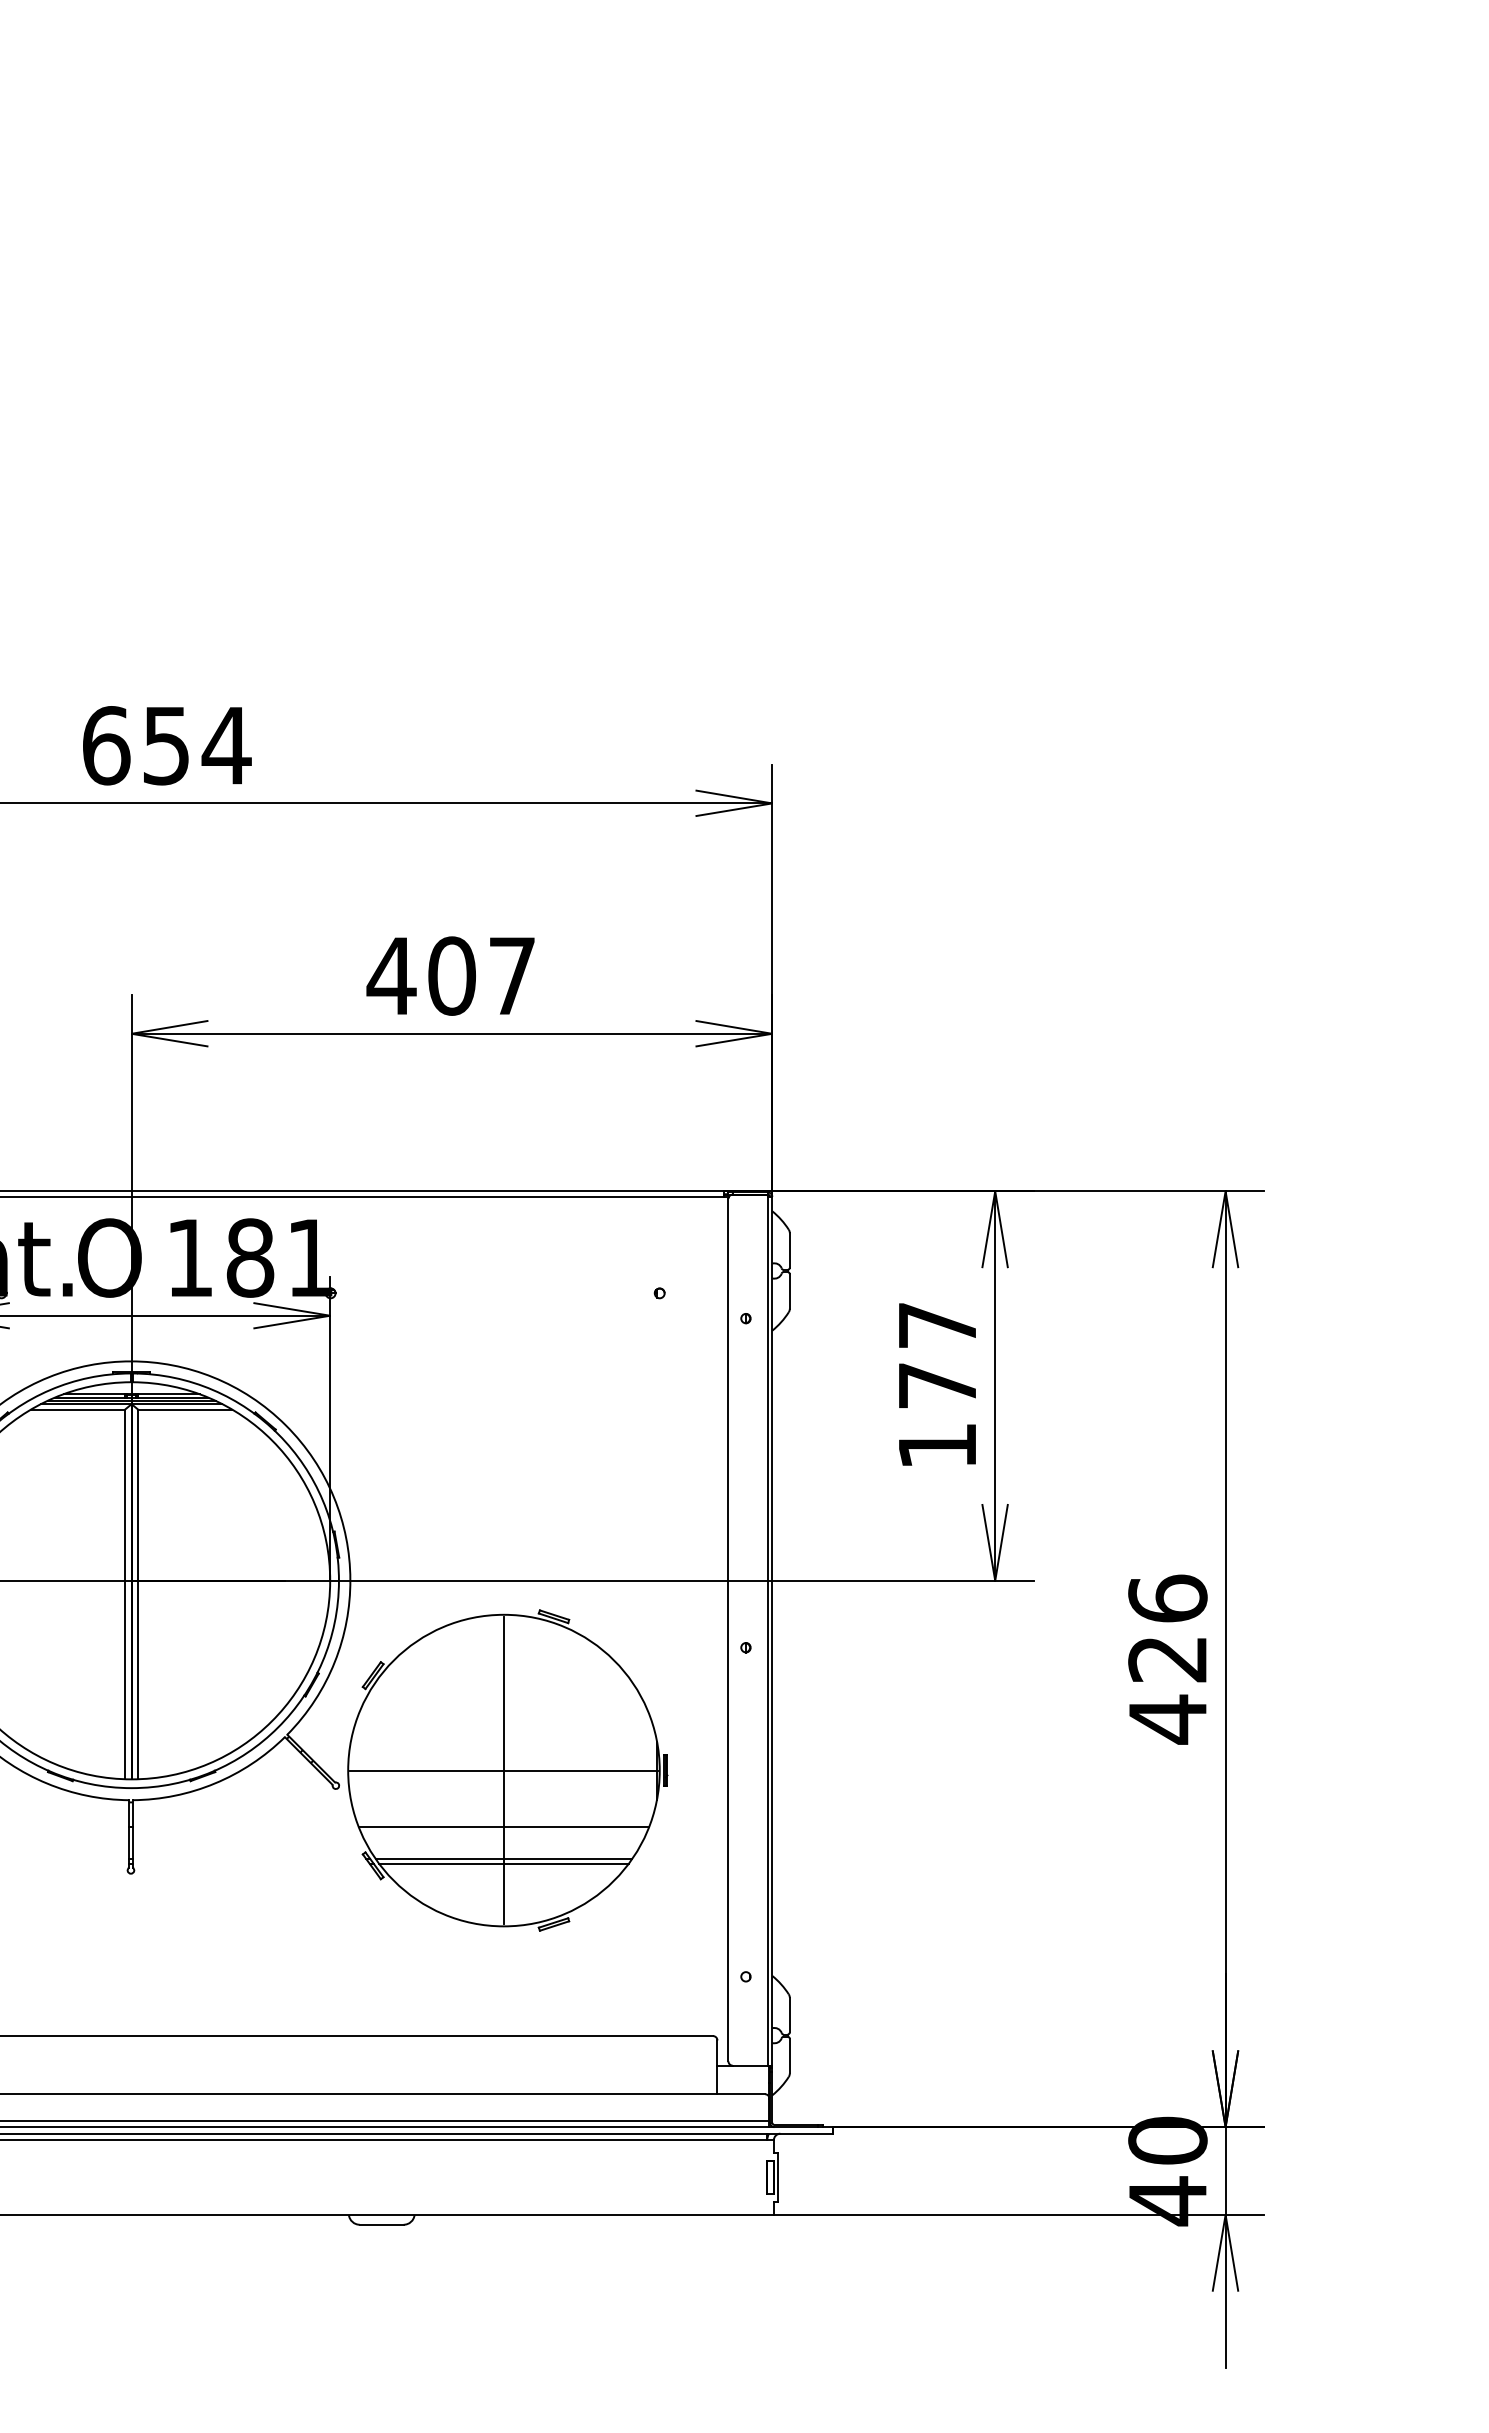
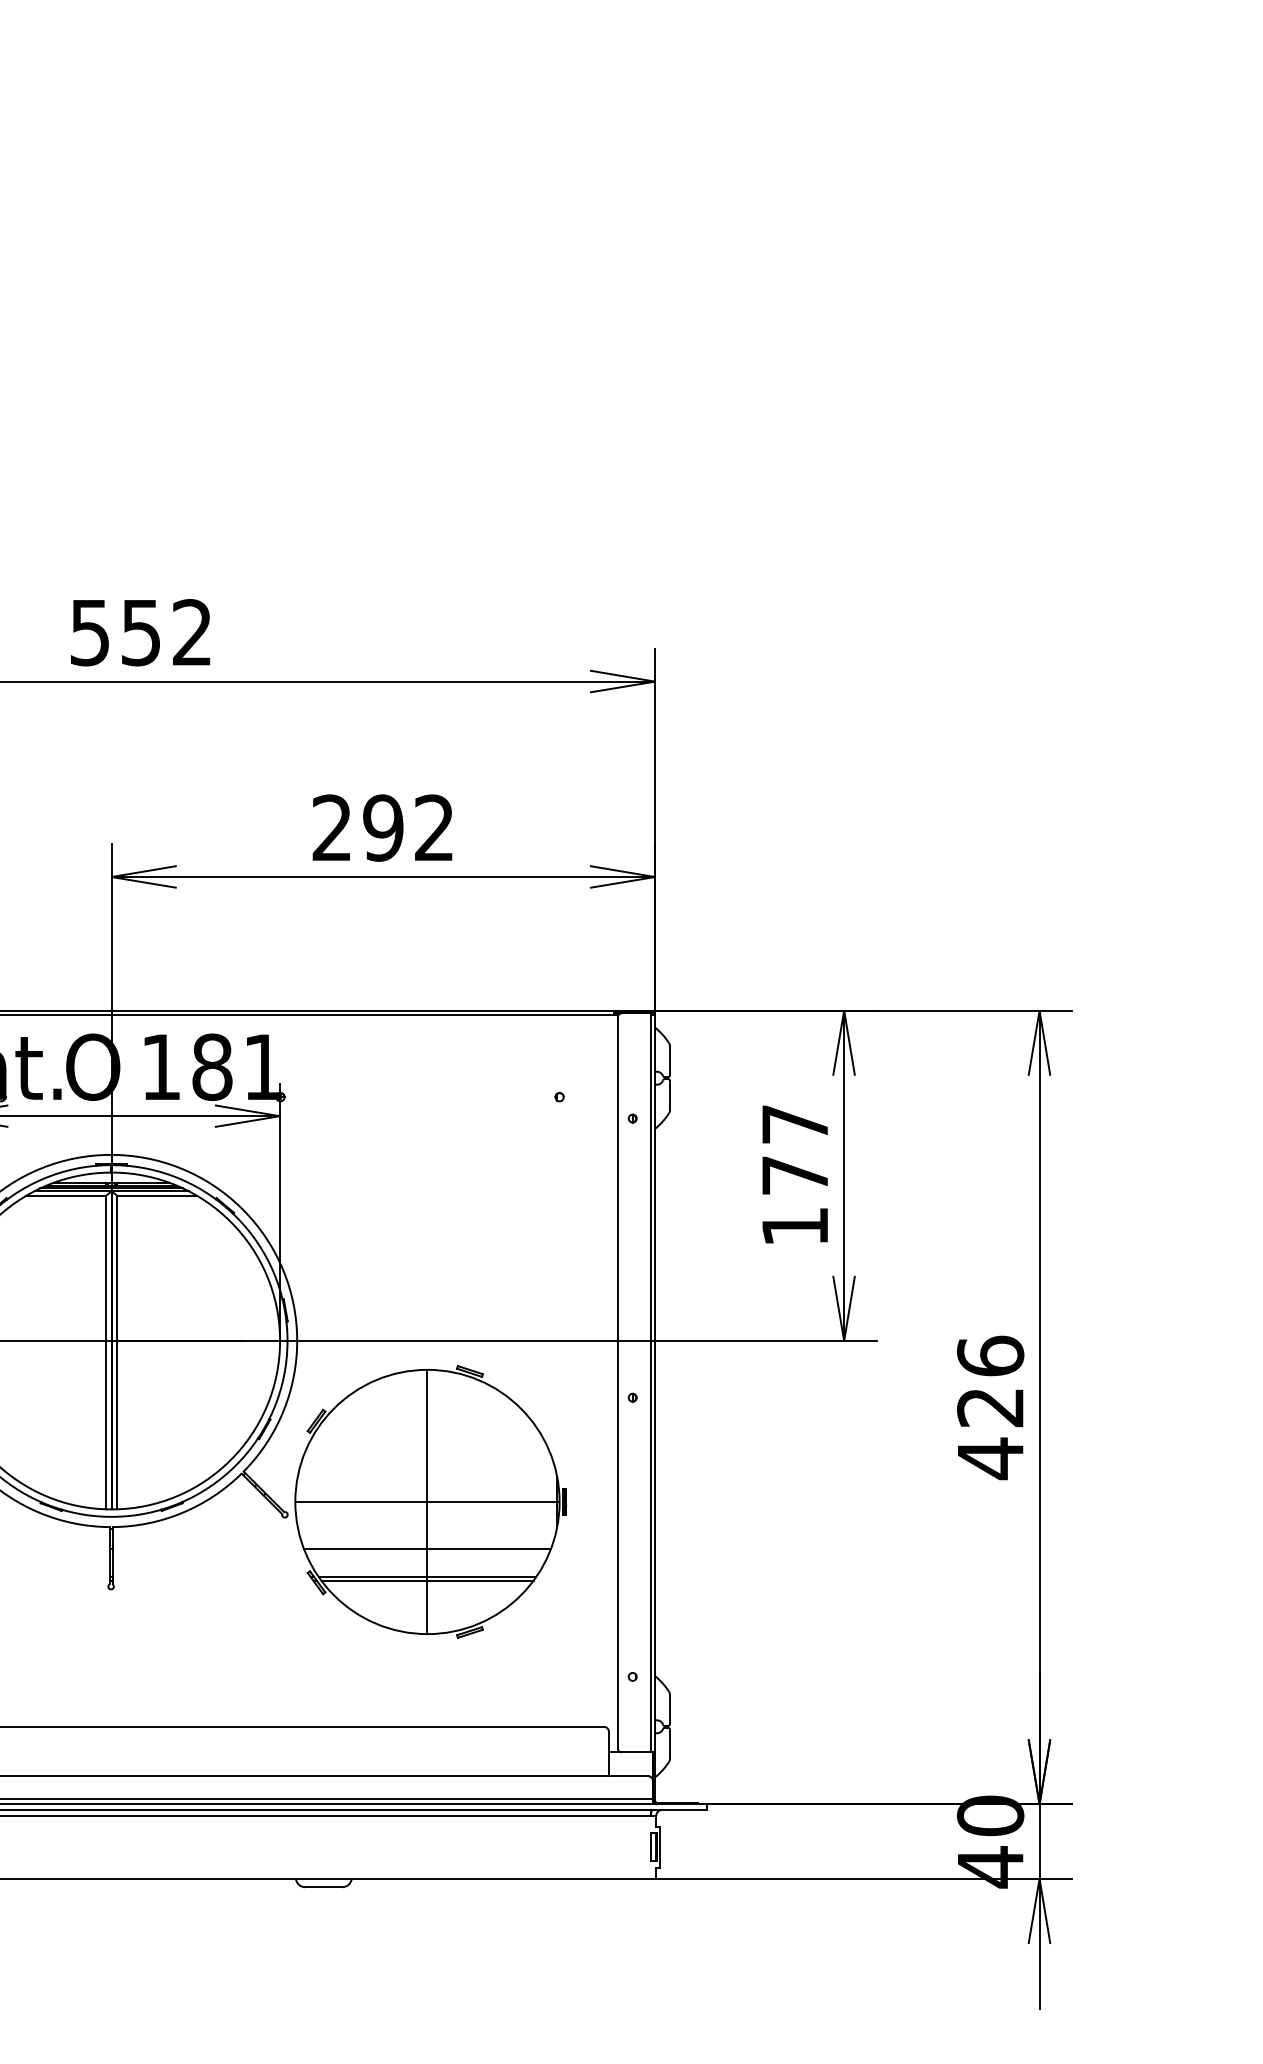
text: (167, 745) -> (142, 632), 654 -> 552
text: (450, 975) -> (382, 827), 407 -> 292

